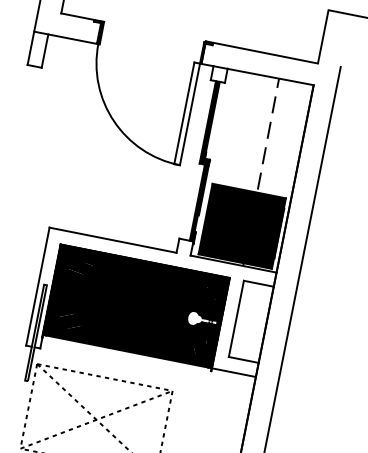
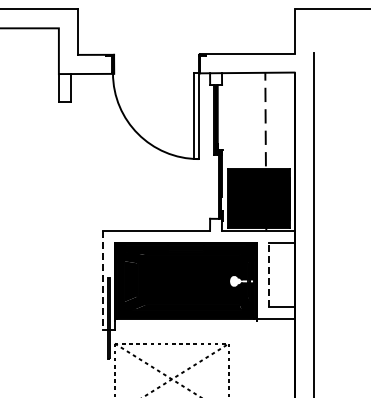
line: (37, 286) -> (102, 280), solid -> dashed
line: (236, 318) -> (269, 274), solid -> dashed

